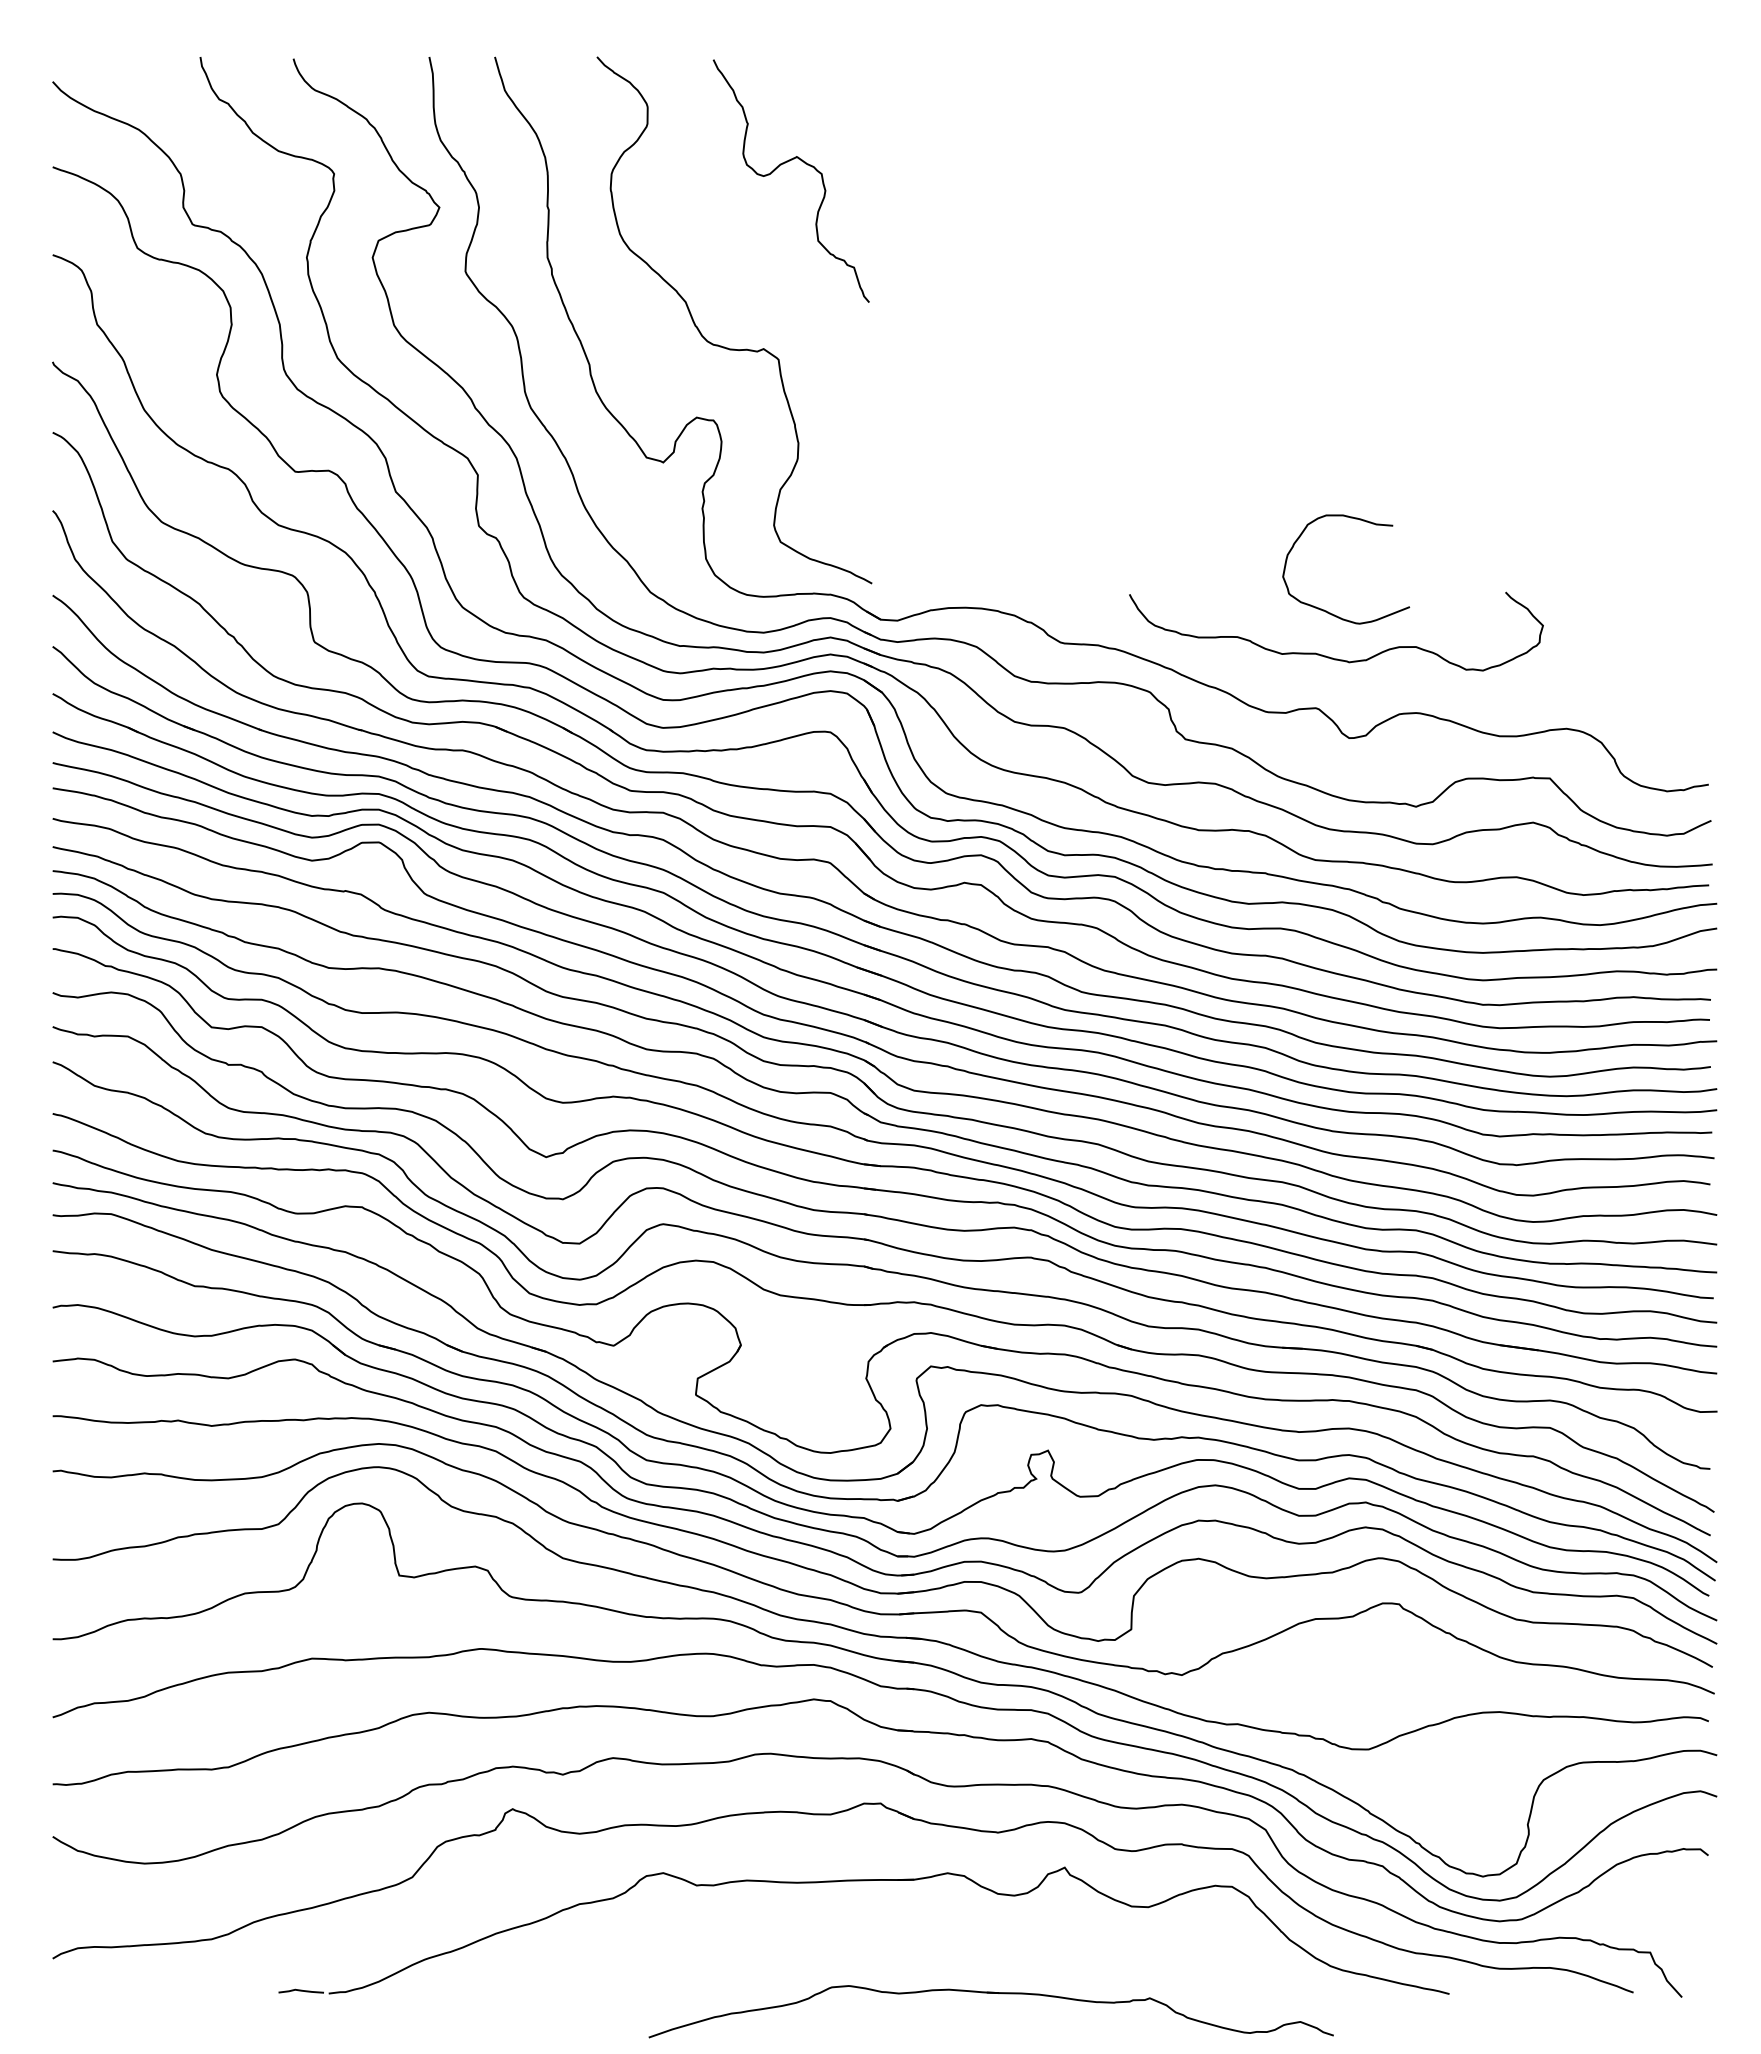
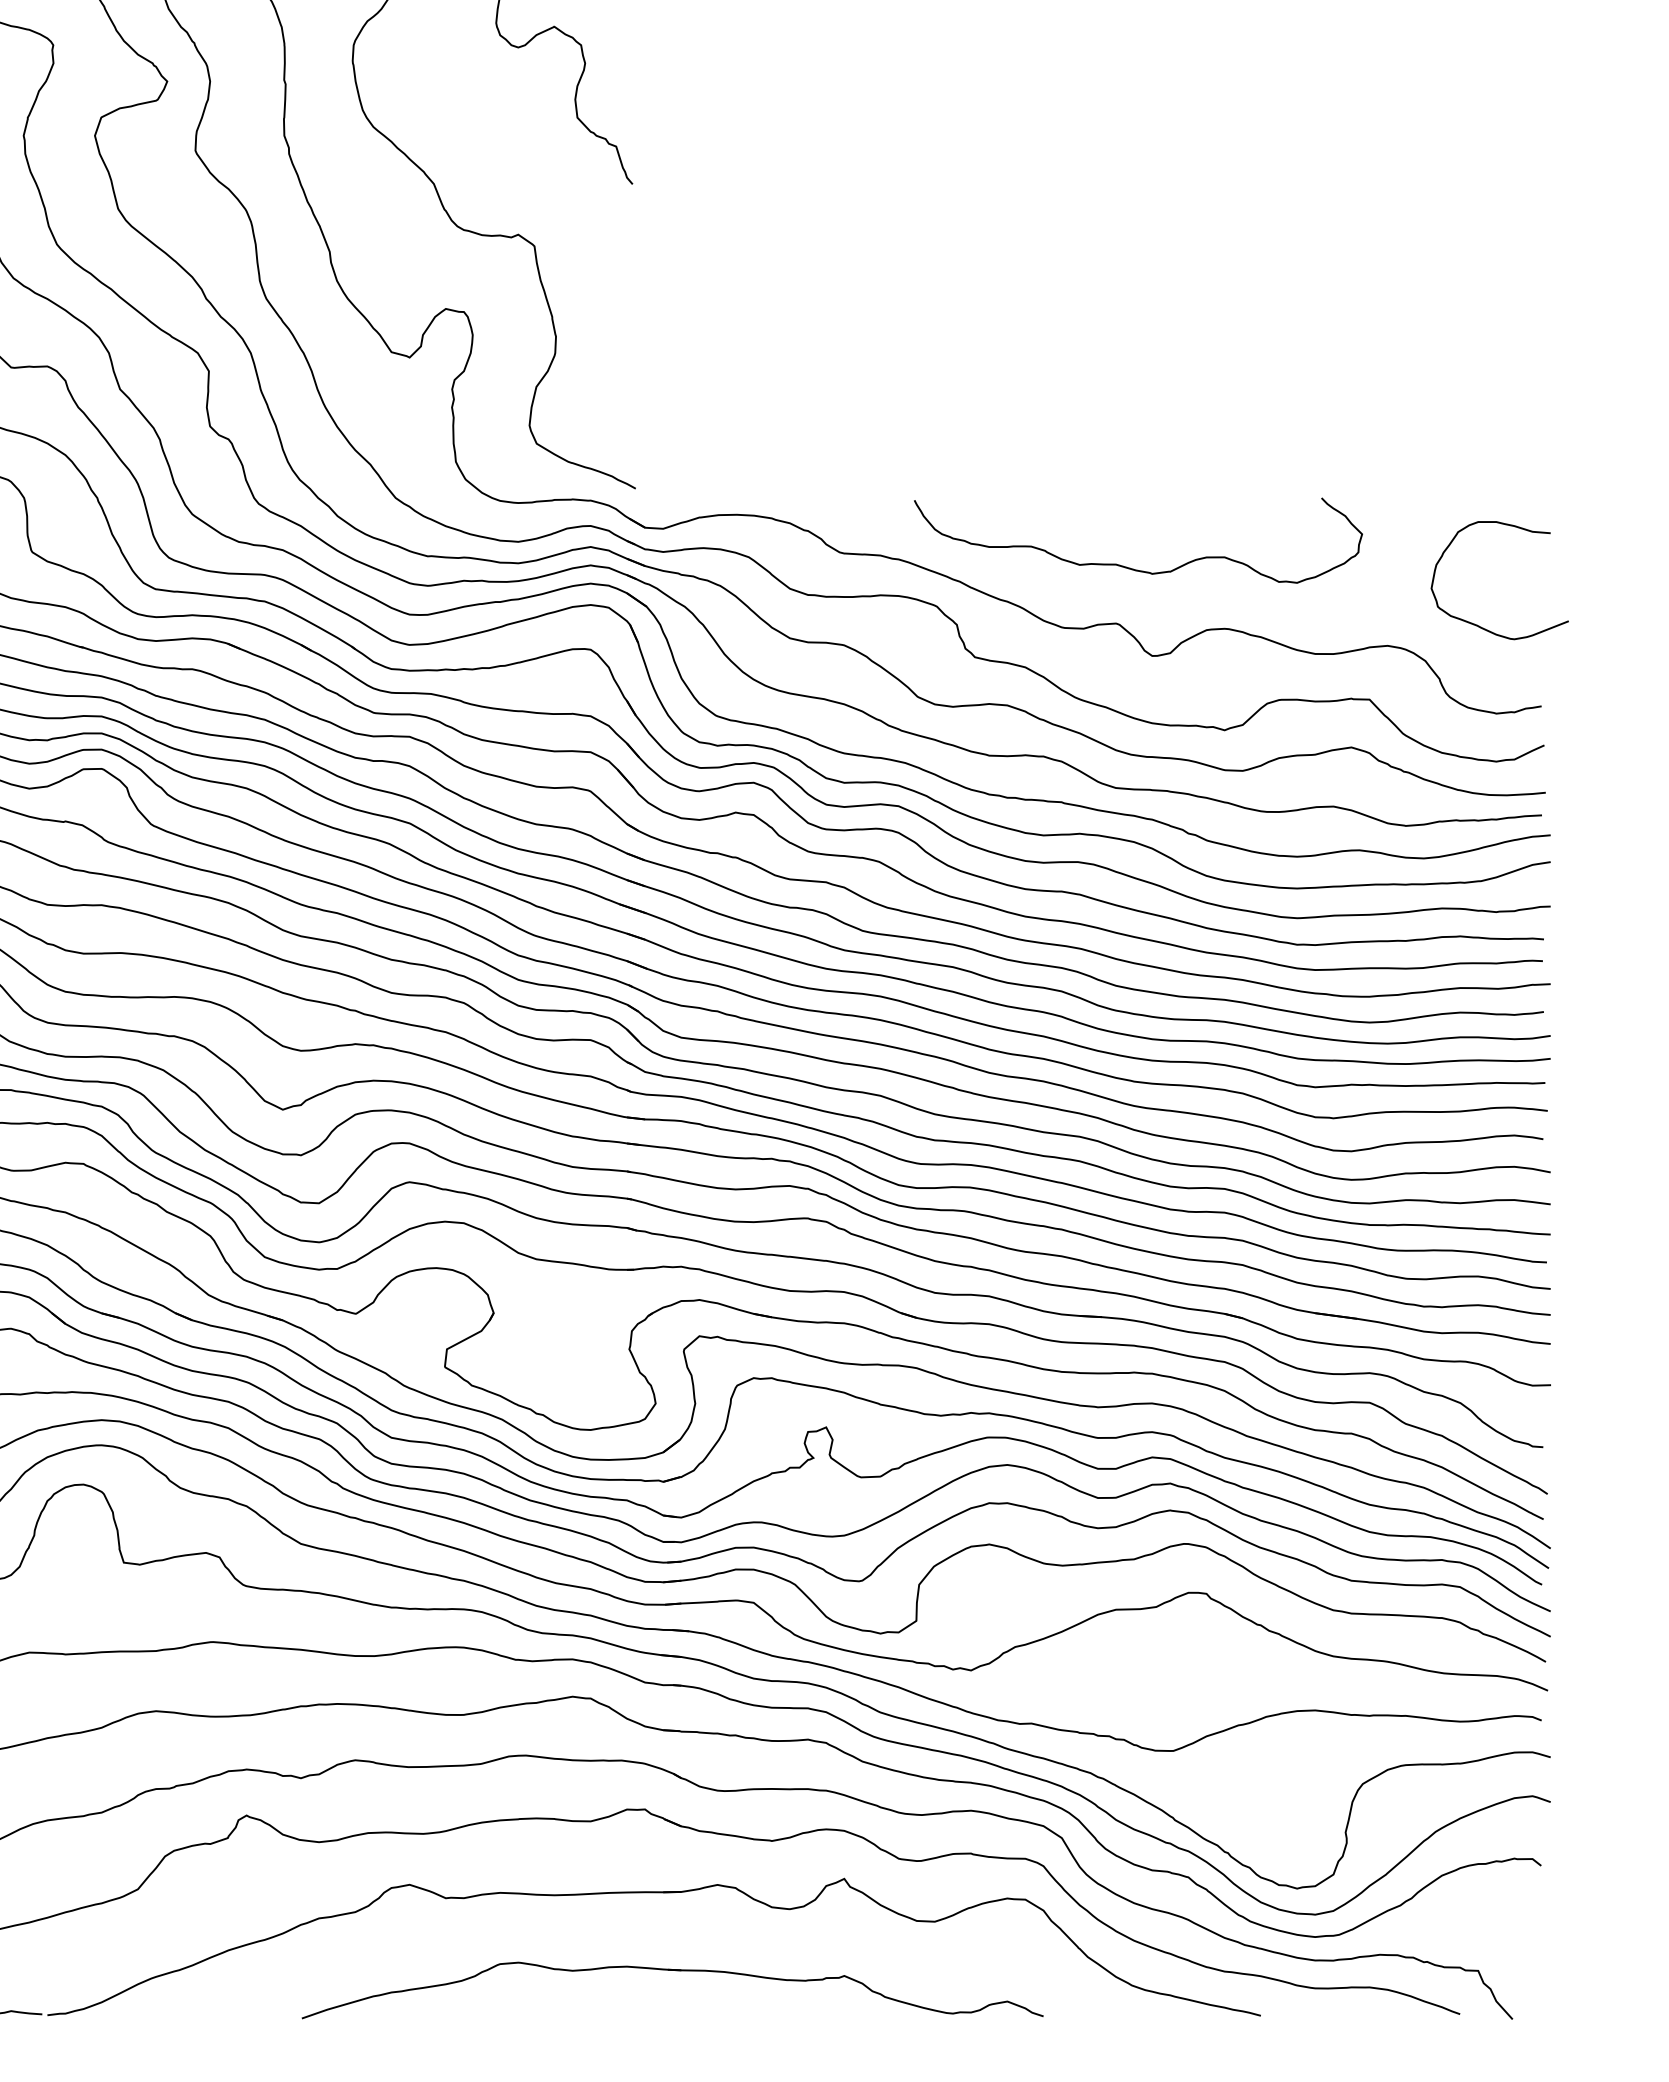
curve: (1326, 610) -> (1478, 624), moved
part: (990, 1993) -> (671, 1970), moved

